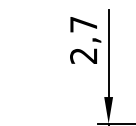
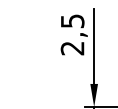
text: (83, 24) -> (72, 21), 2,7 -> 2,5

